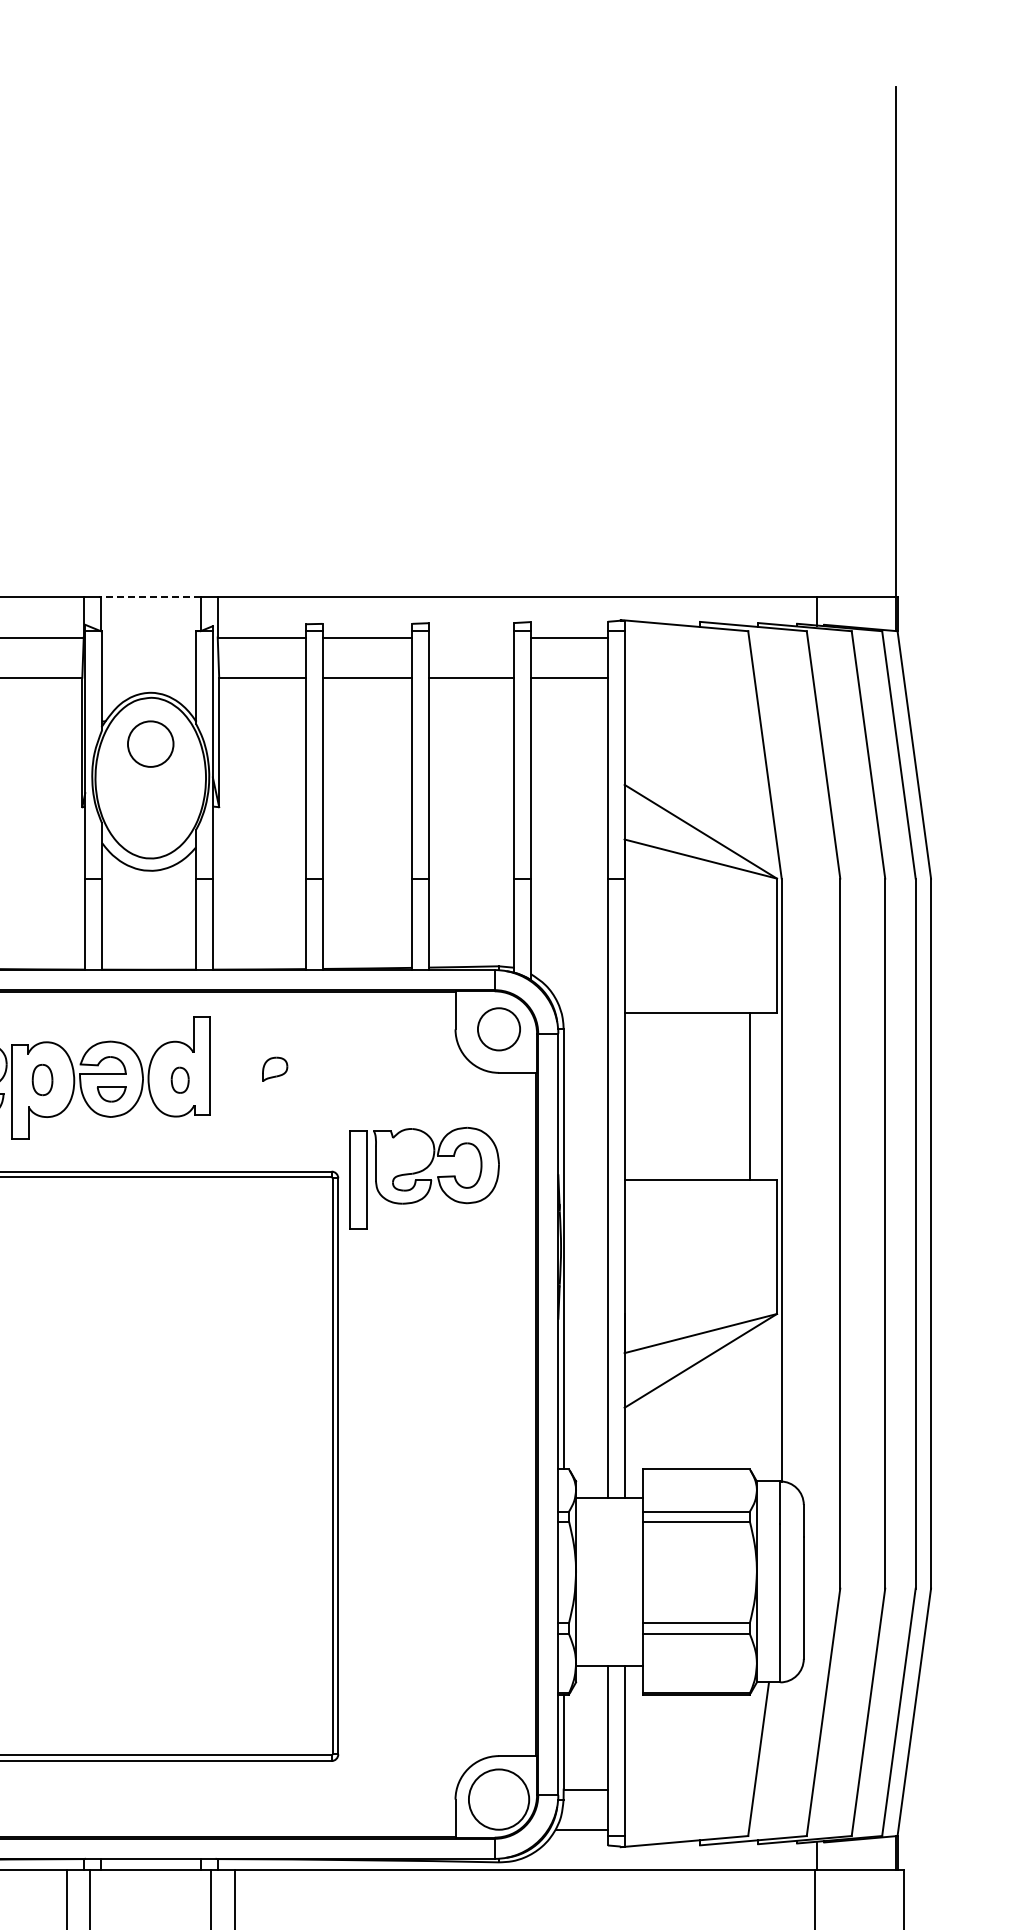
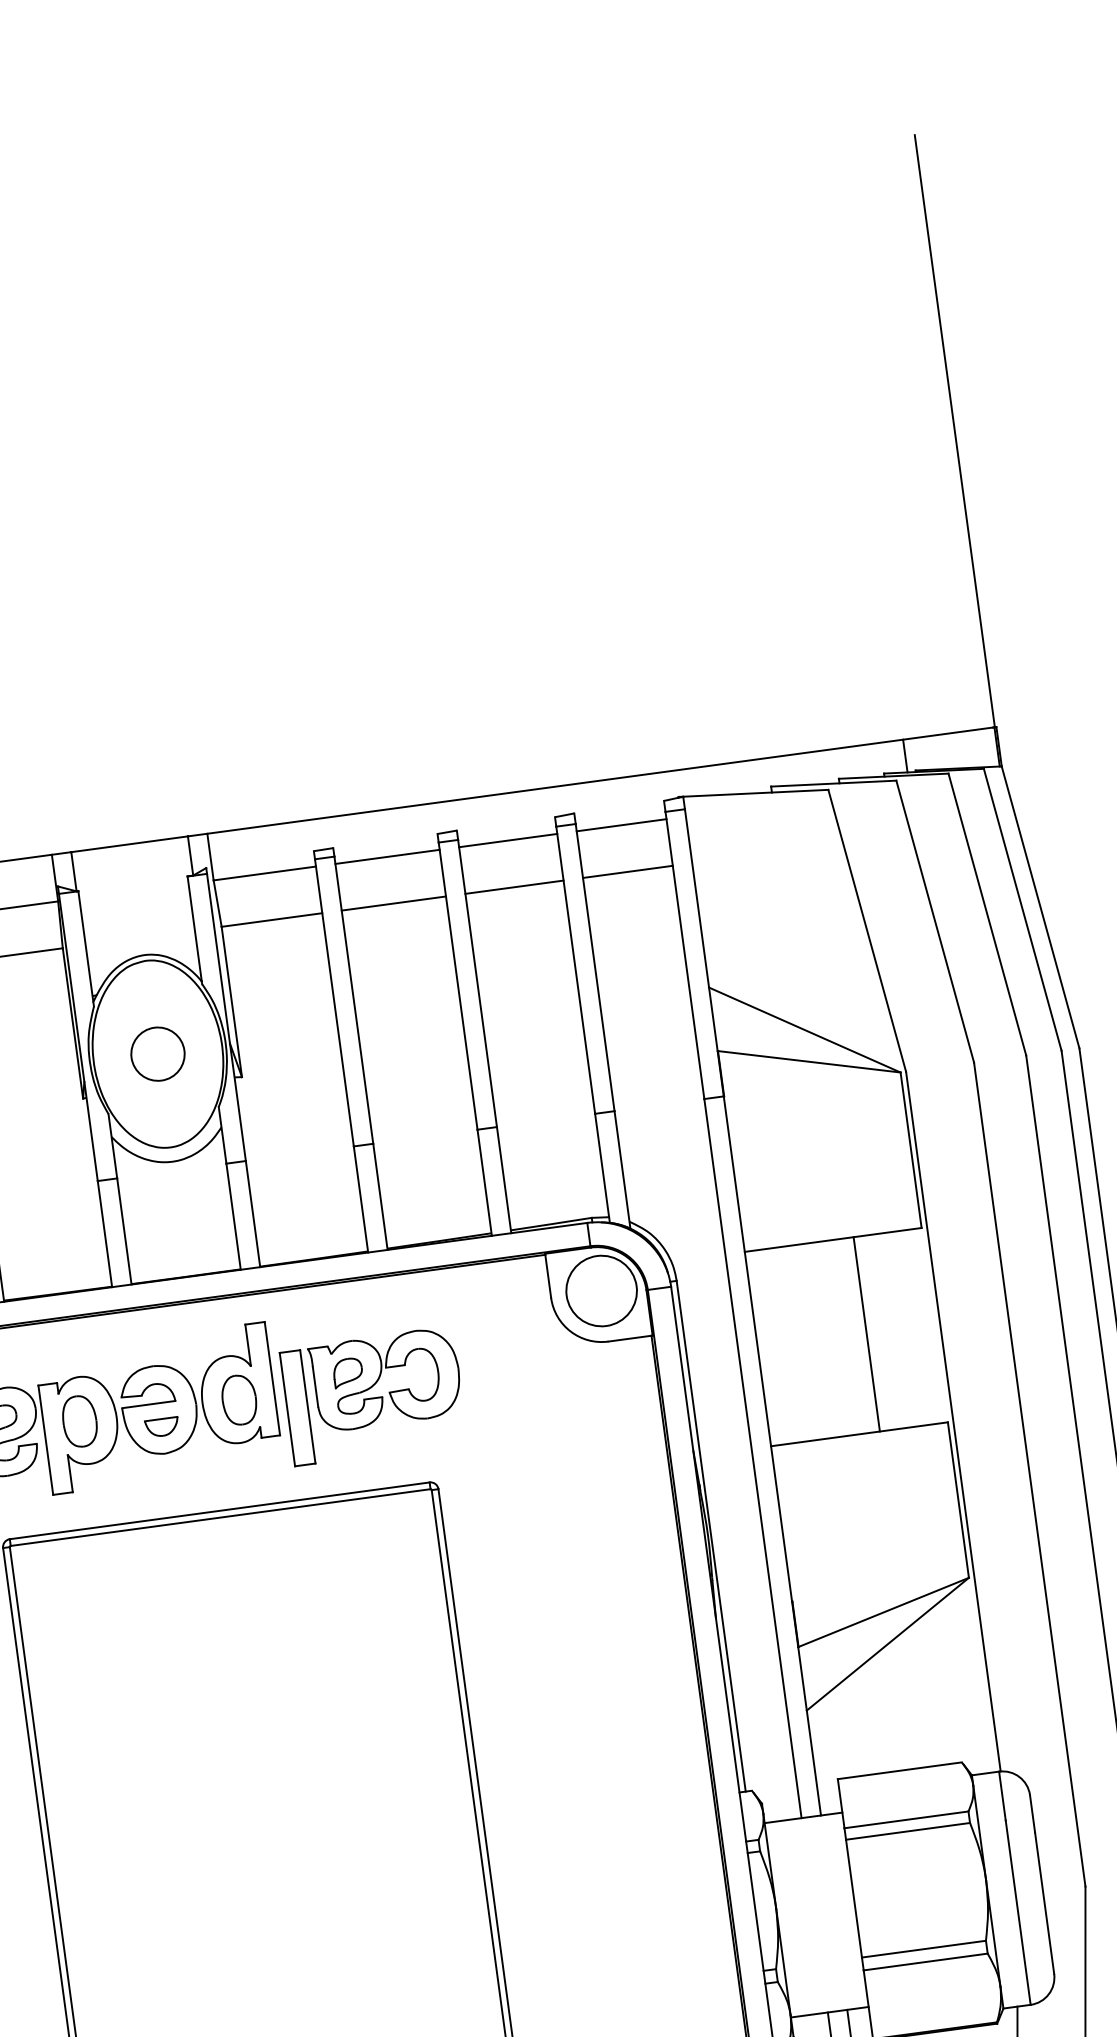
line: (150, 597) -> (129, 844), dashed -> solid
line: (471, 637) -> (508, 840), added
circle: (150, 743) -> (157, 1053), moved
circle: (498, 1029) -> (601, 1291), size x1.43
part: (42, 1079) -> (79, 1420), size x1.43
part: (180, 1080) -> (239, 1400), size x1.67
line: (750, 1096) -> (866, 1334), moved
part: (424, 1177) -> (374, 1395), moved

